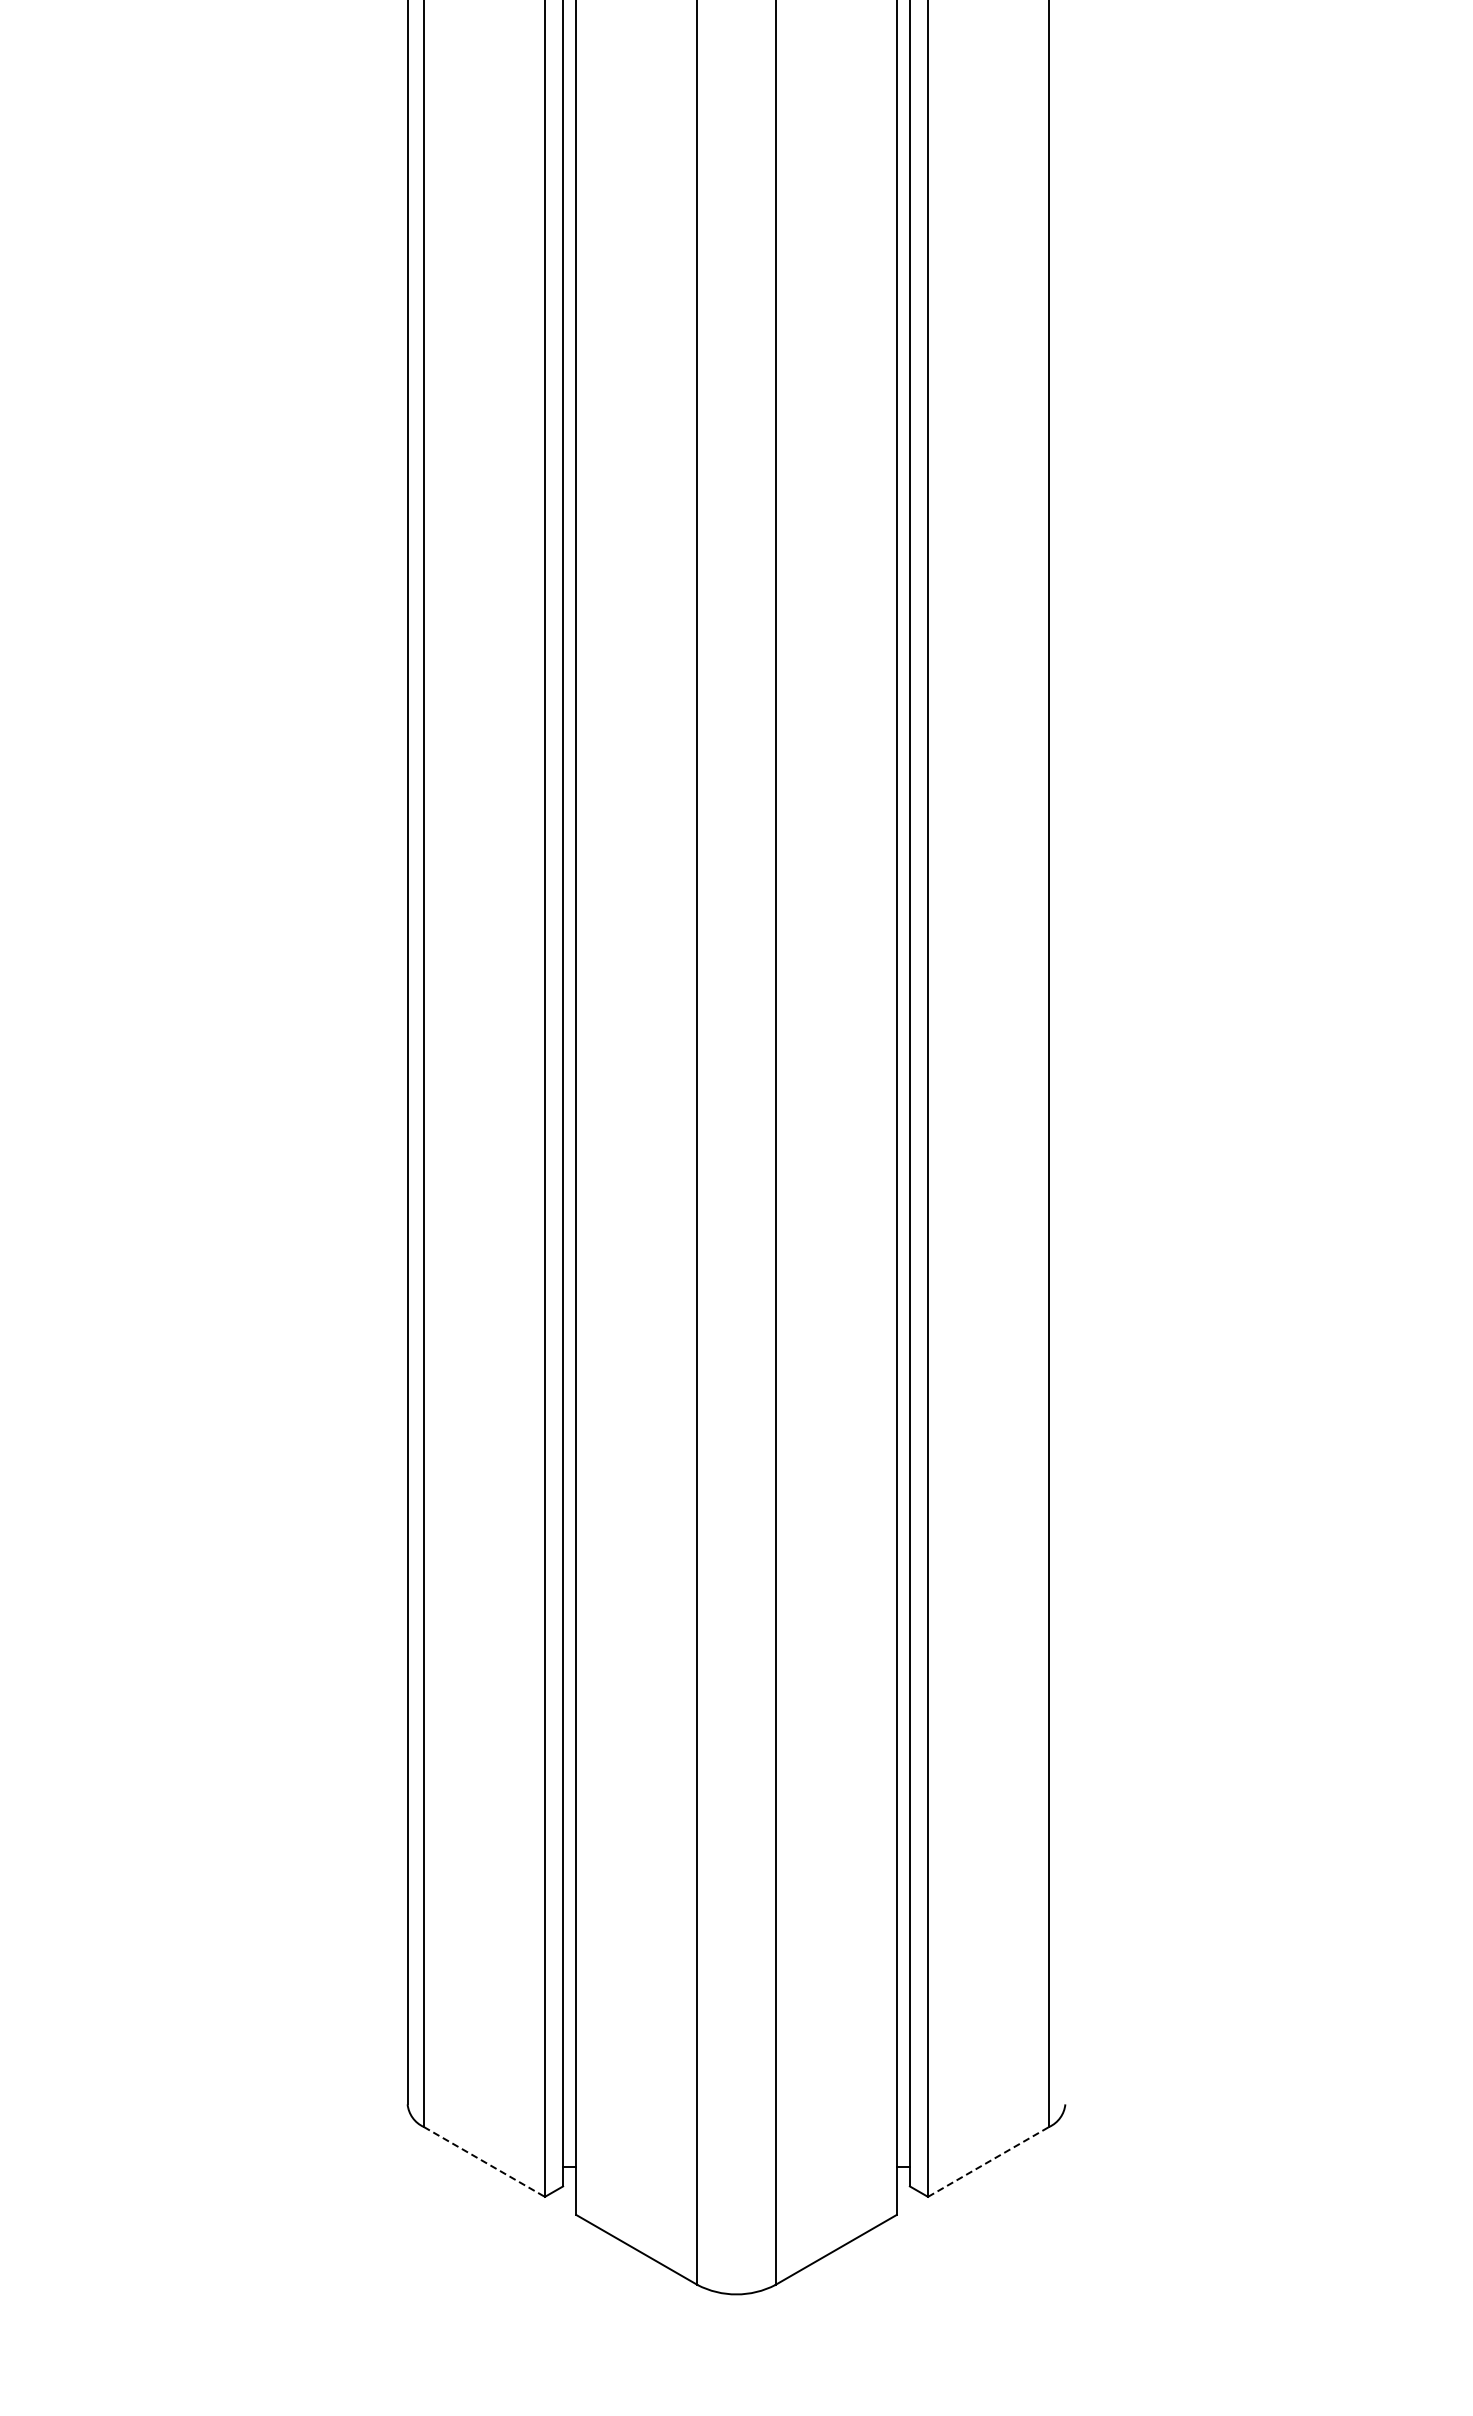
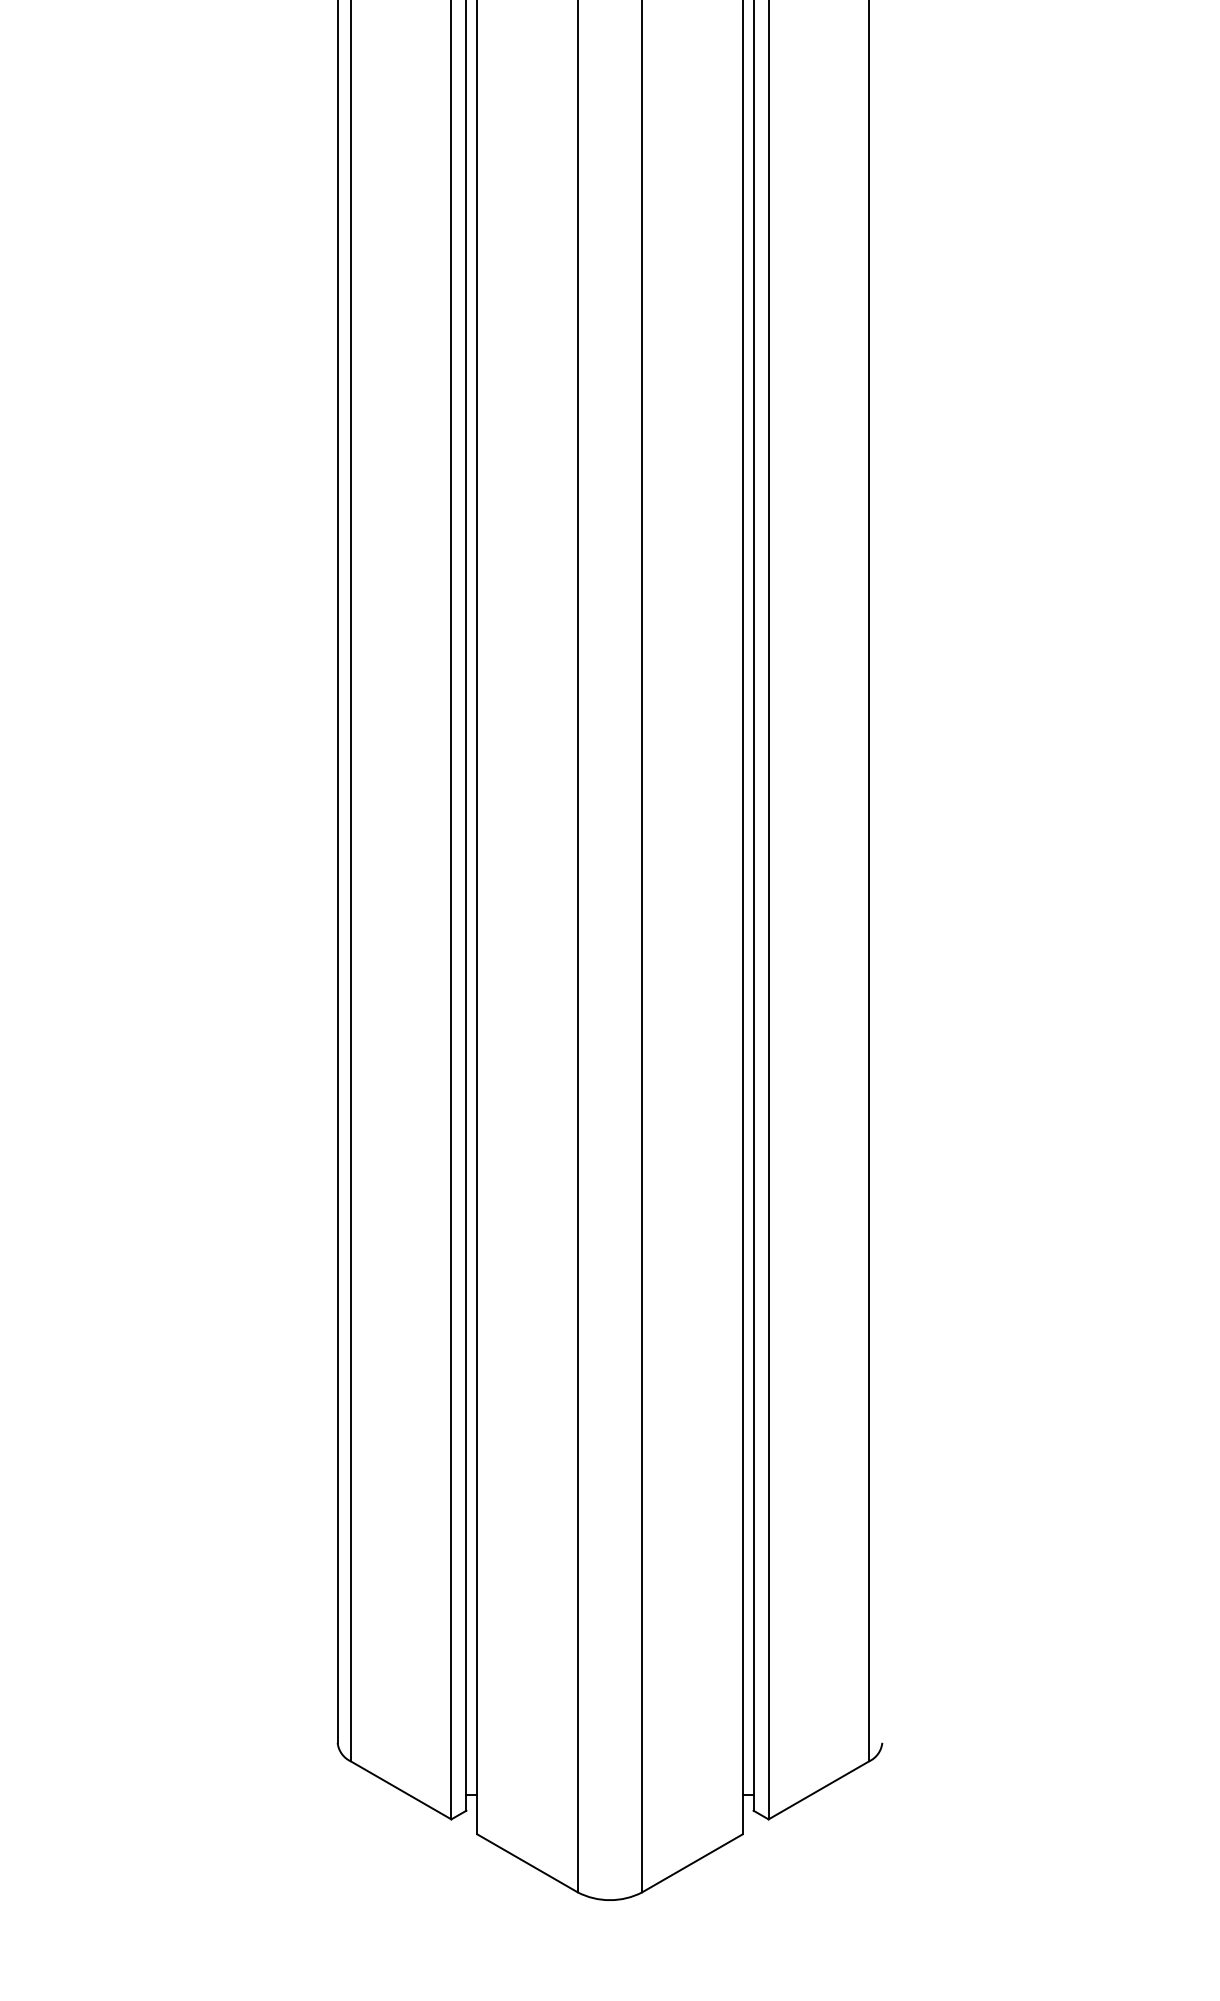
line: (484, 2161) -> (401, 1790), dashed -> solid
line: (988, 2161) -> (818, 1790), dashed -> solid

